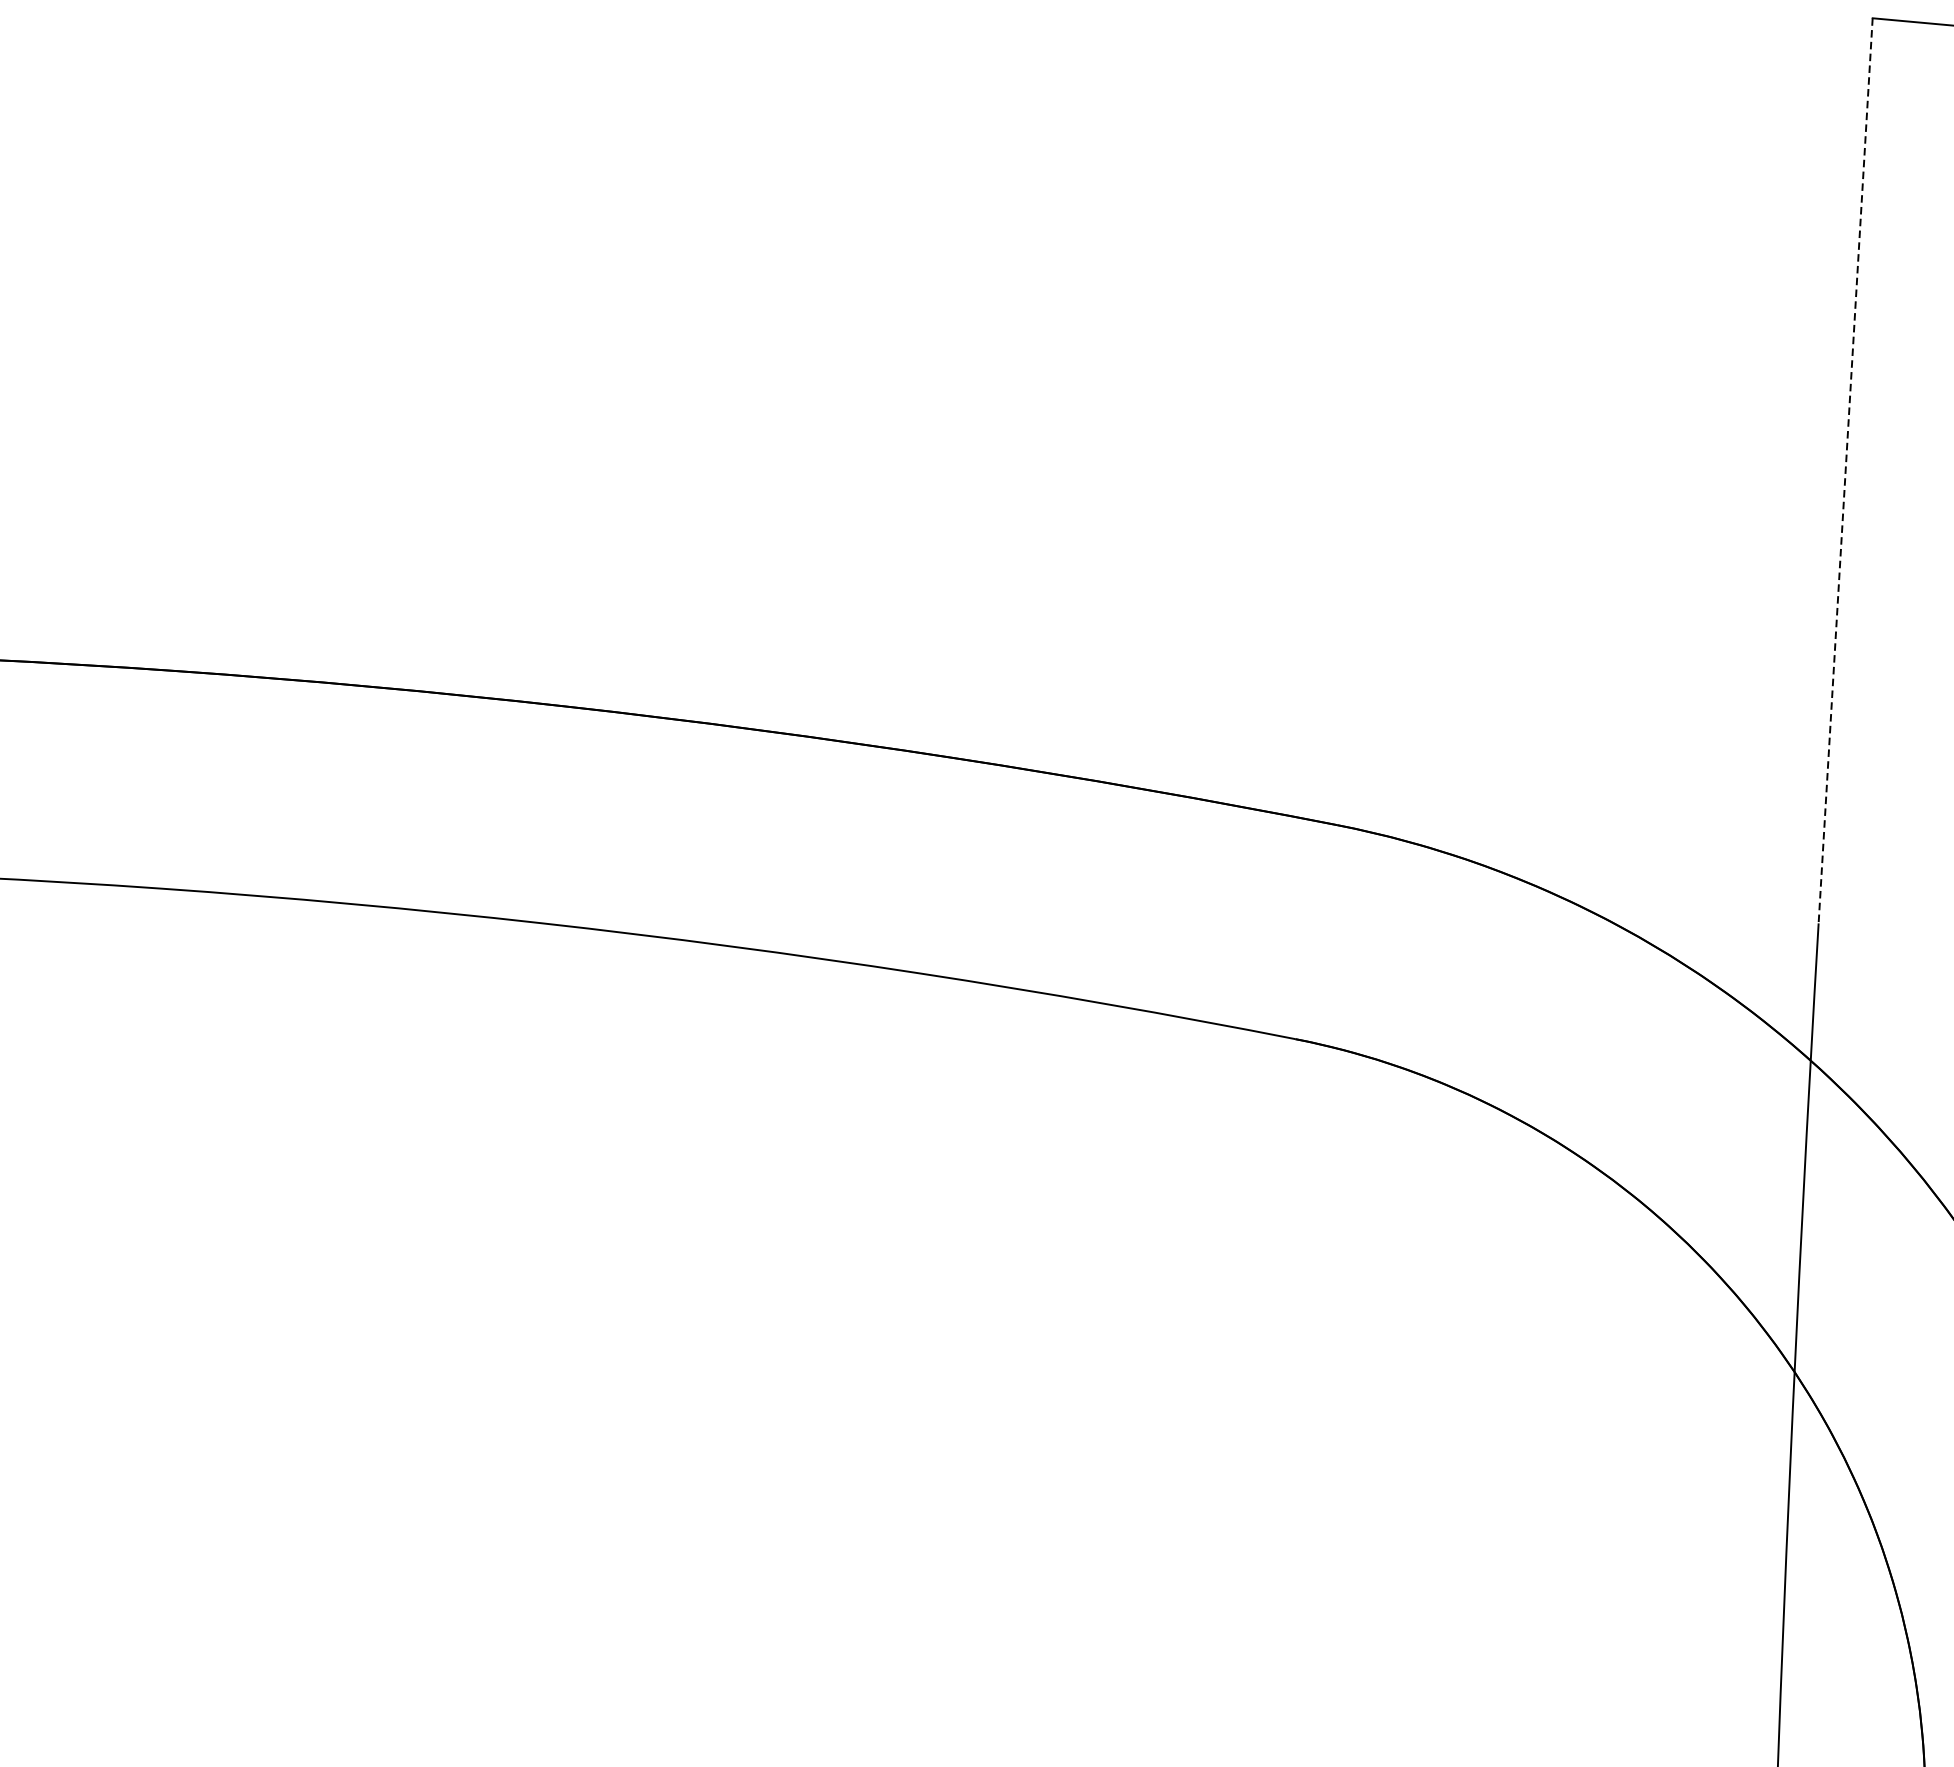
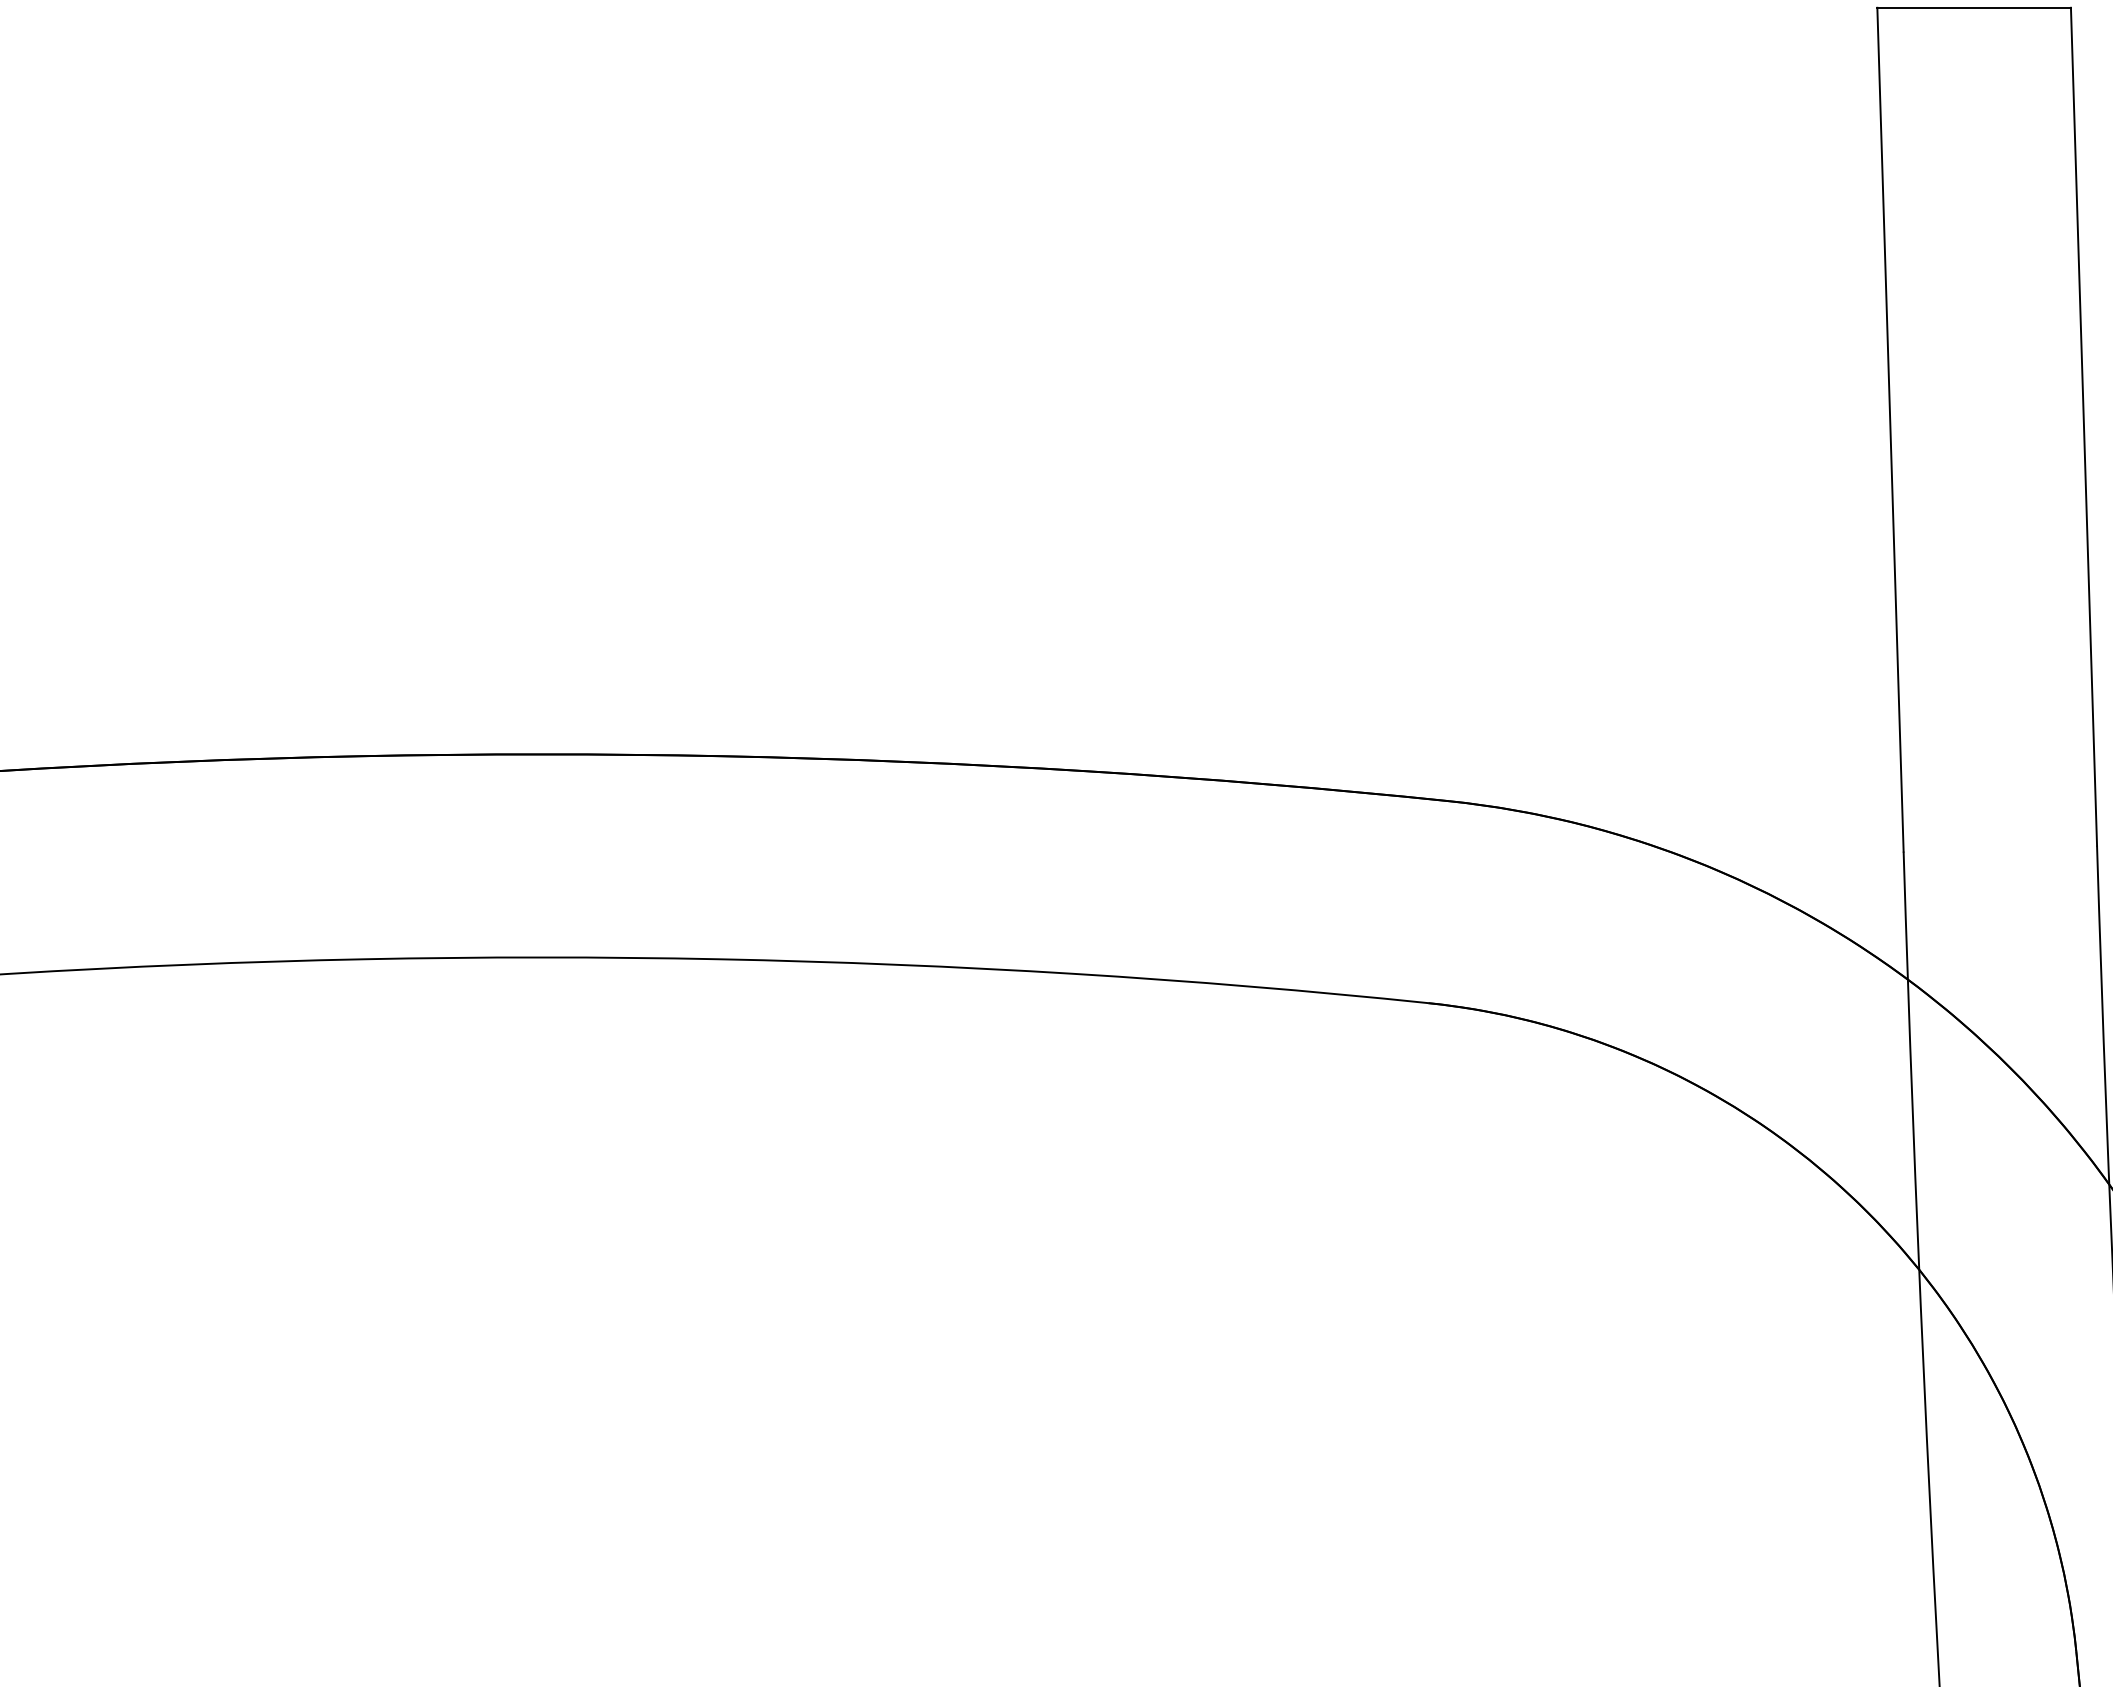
line: (1845, 471) -> (1890, 430), dashed -> solid

